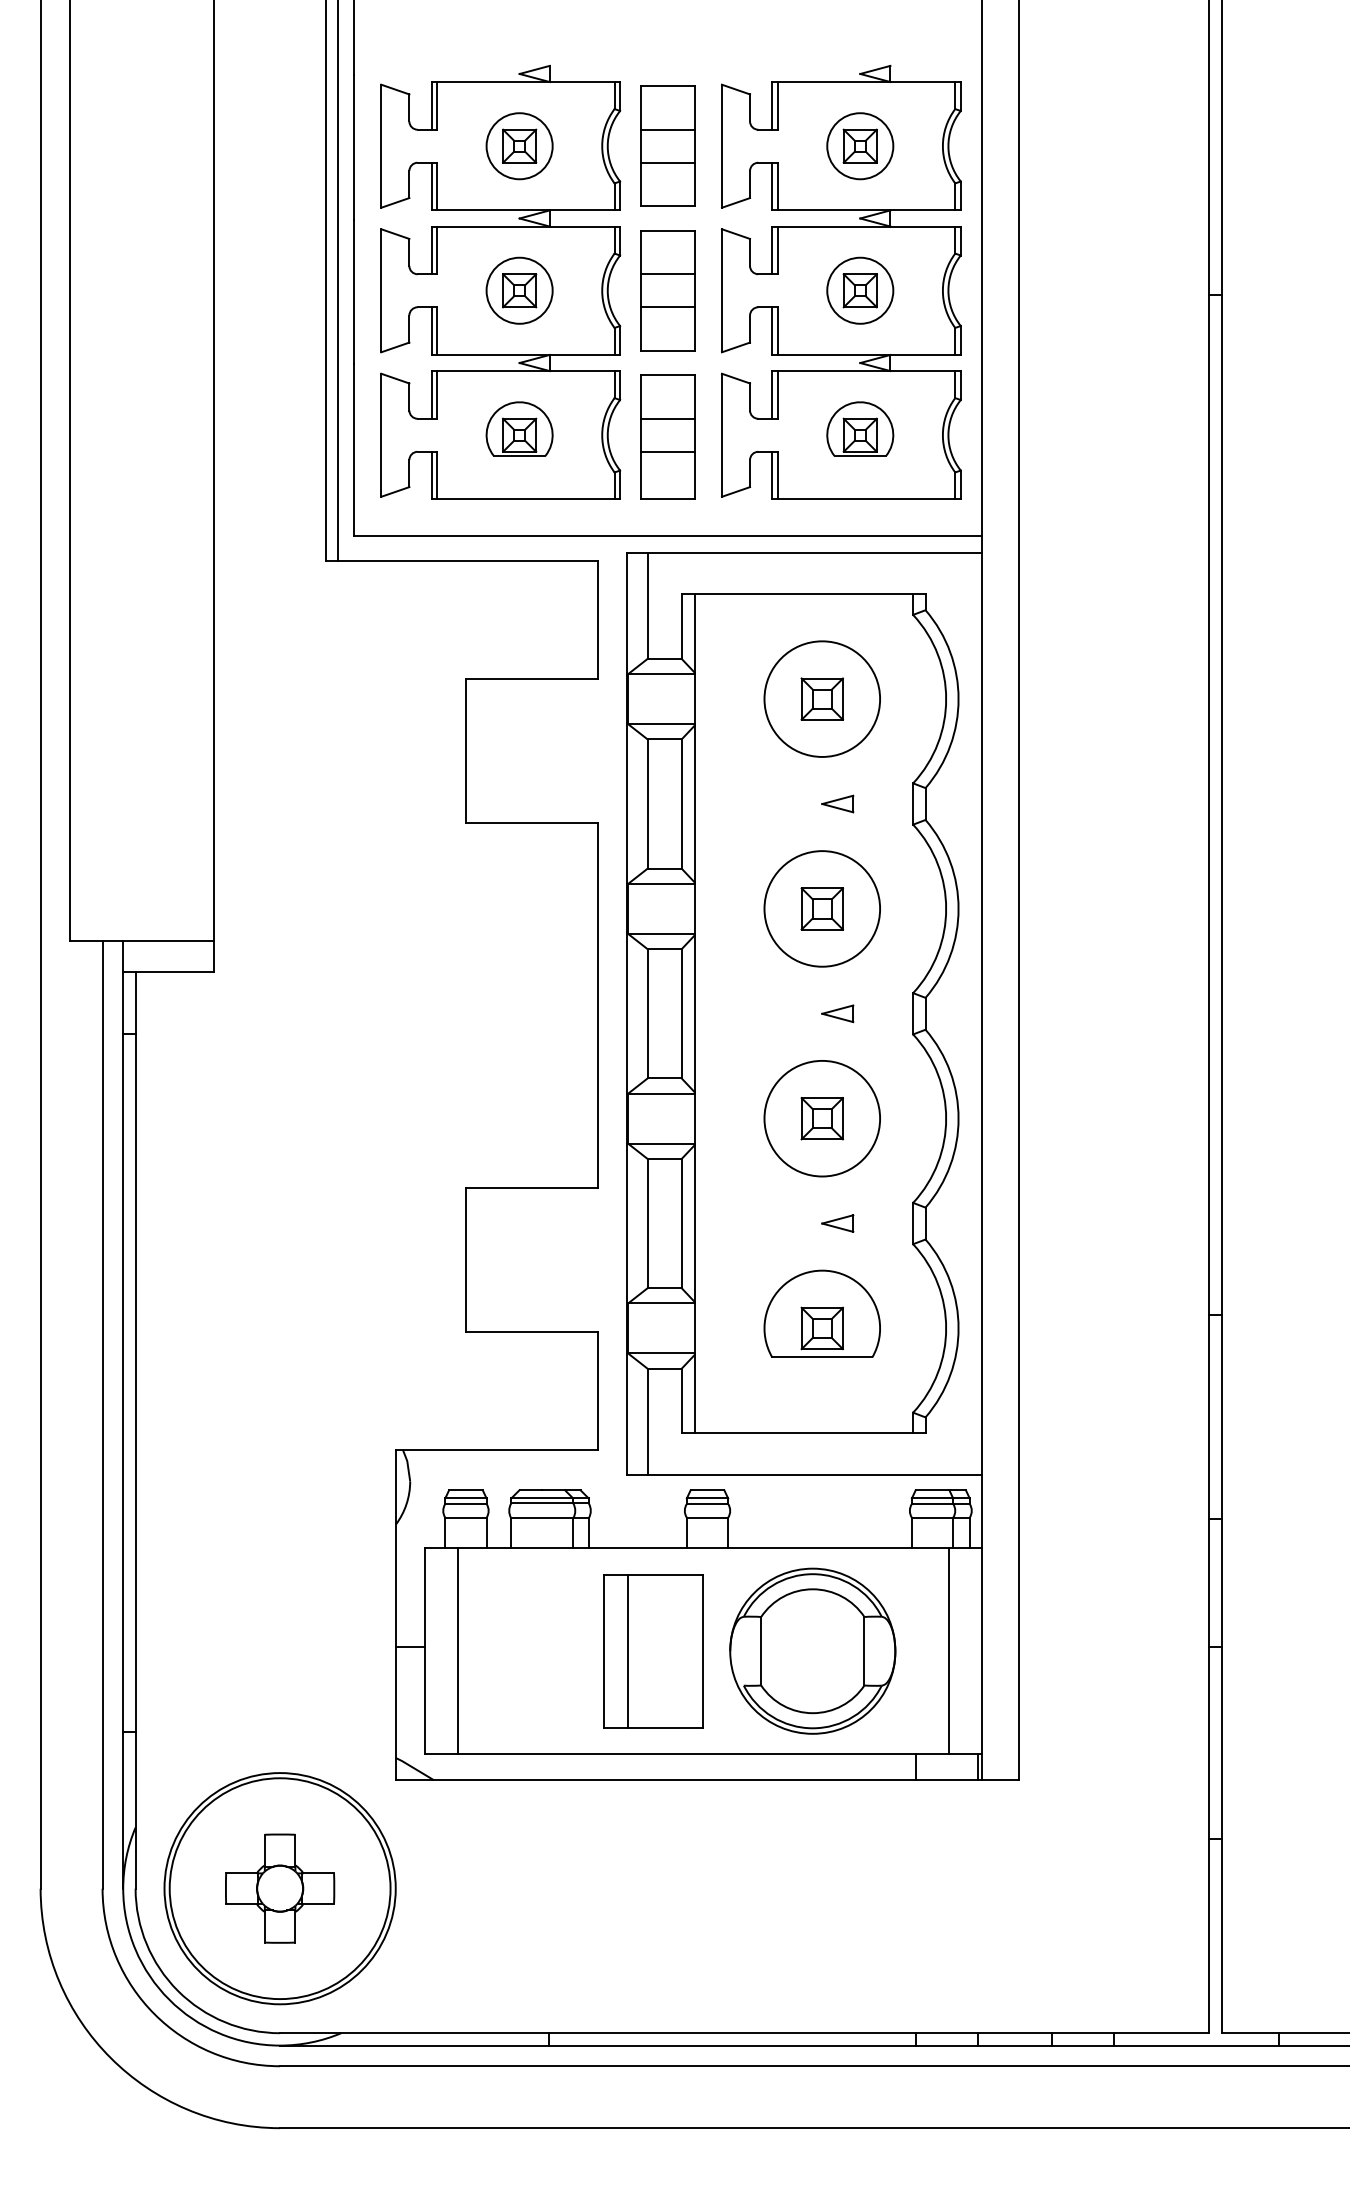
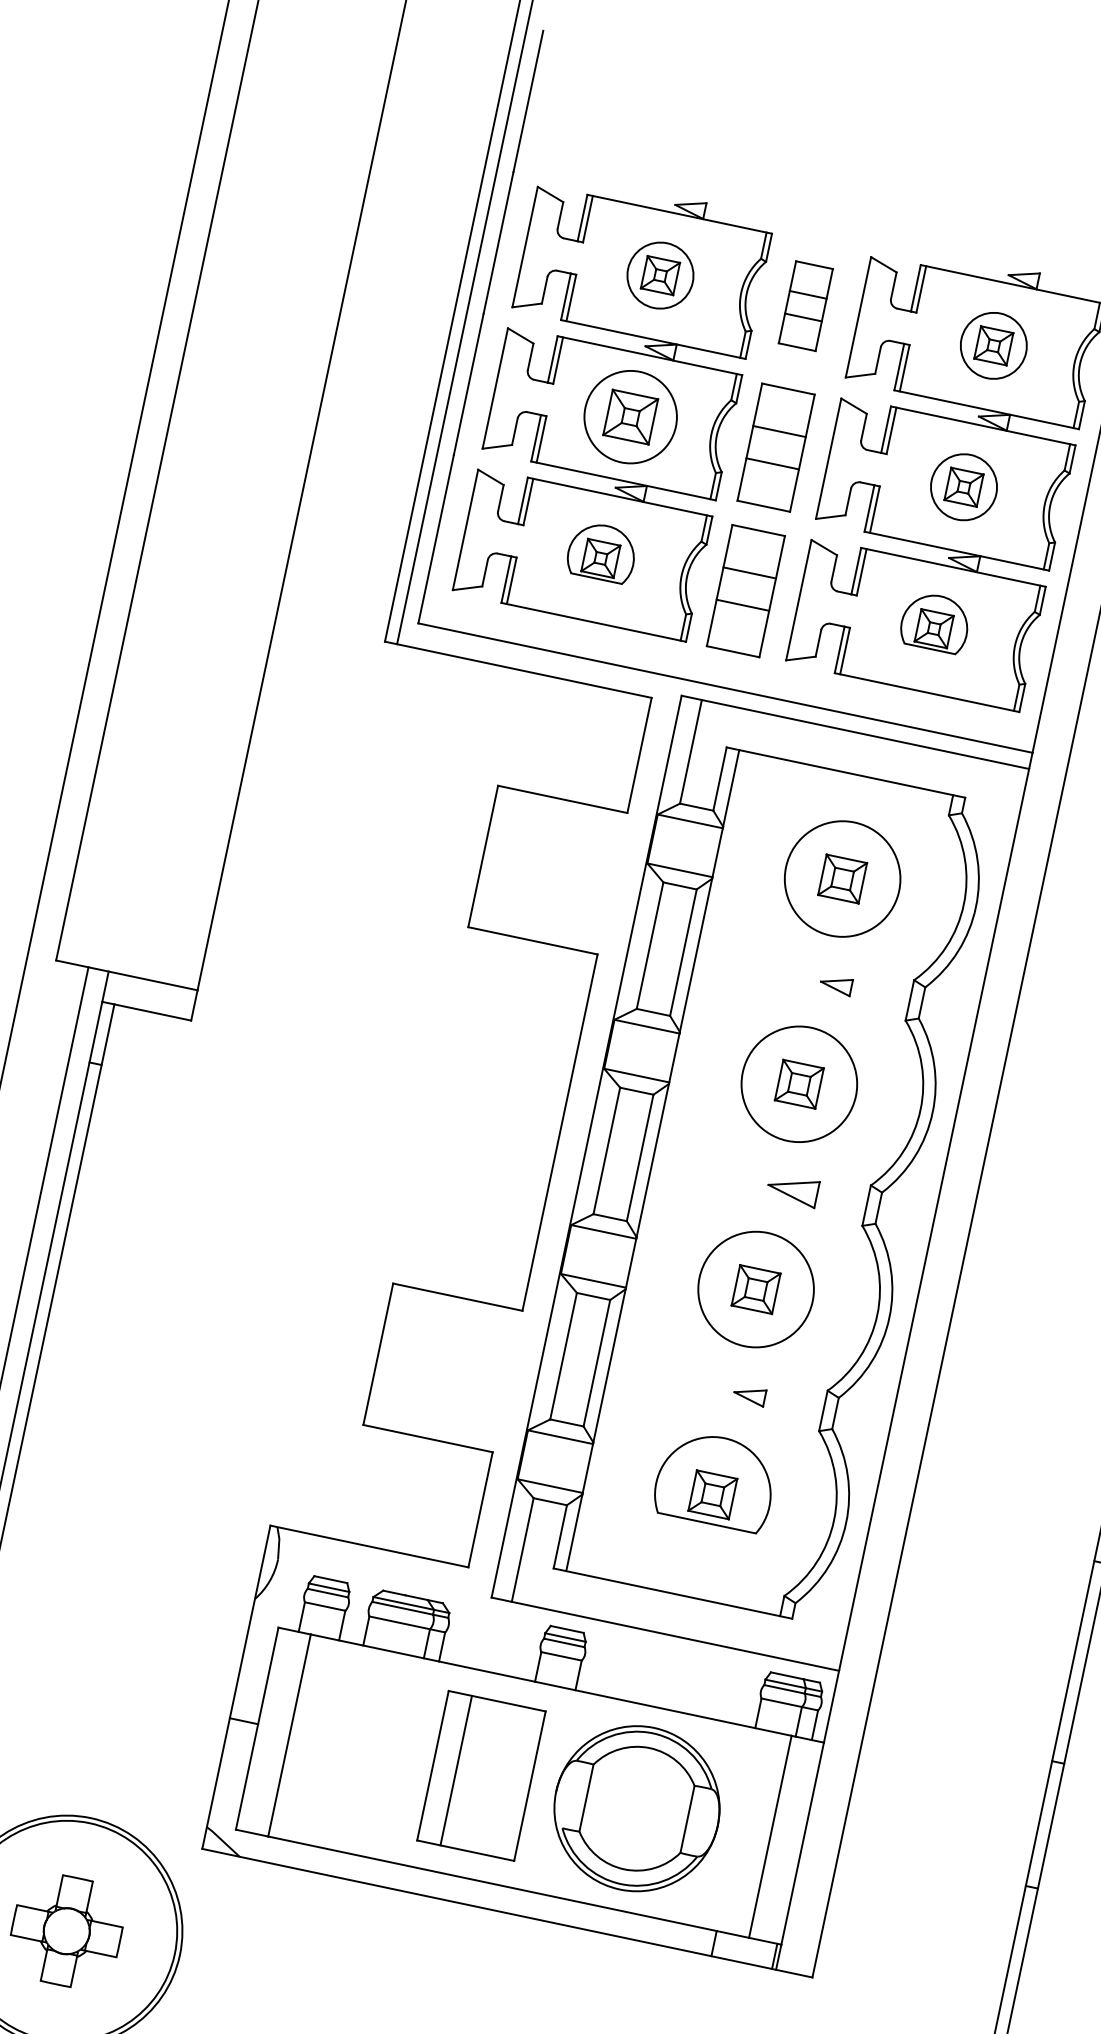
part: (667, 145) -> (805, 305), size x0.7
part: (519, 290) -> (630, 416), size x1.4
part: (837, 1013) -> (792, 1189), size x1.6

